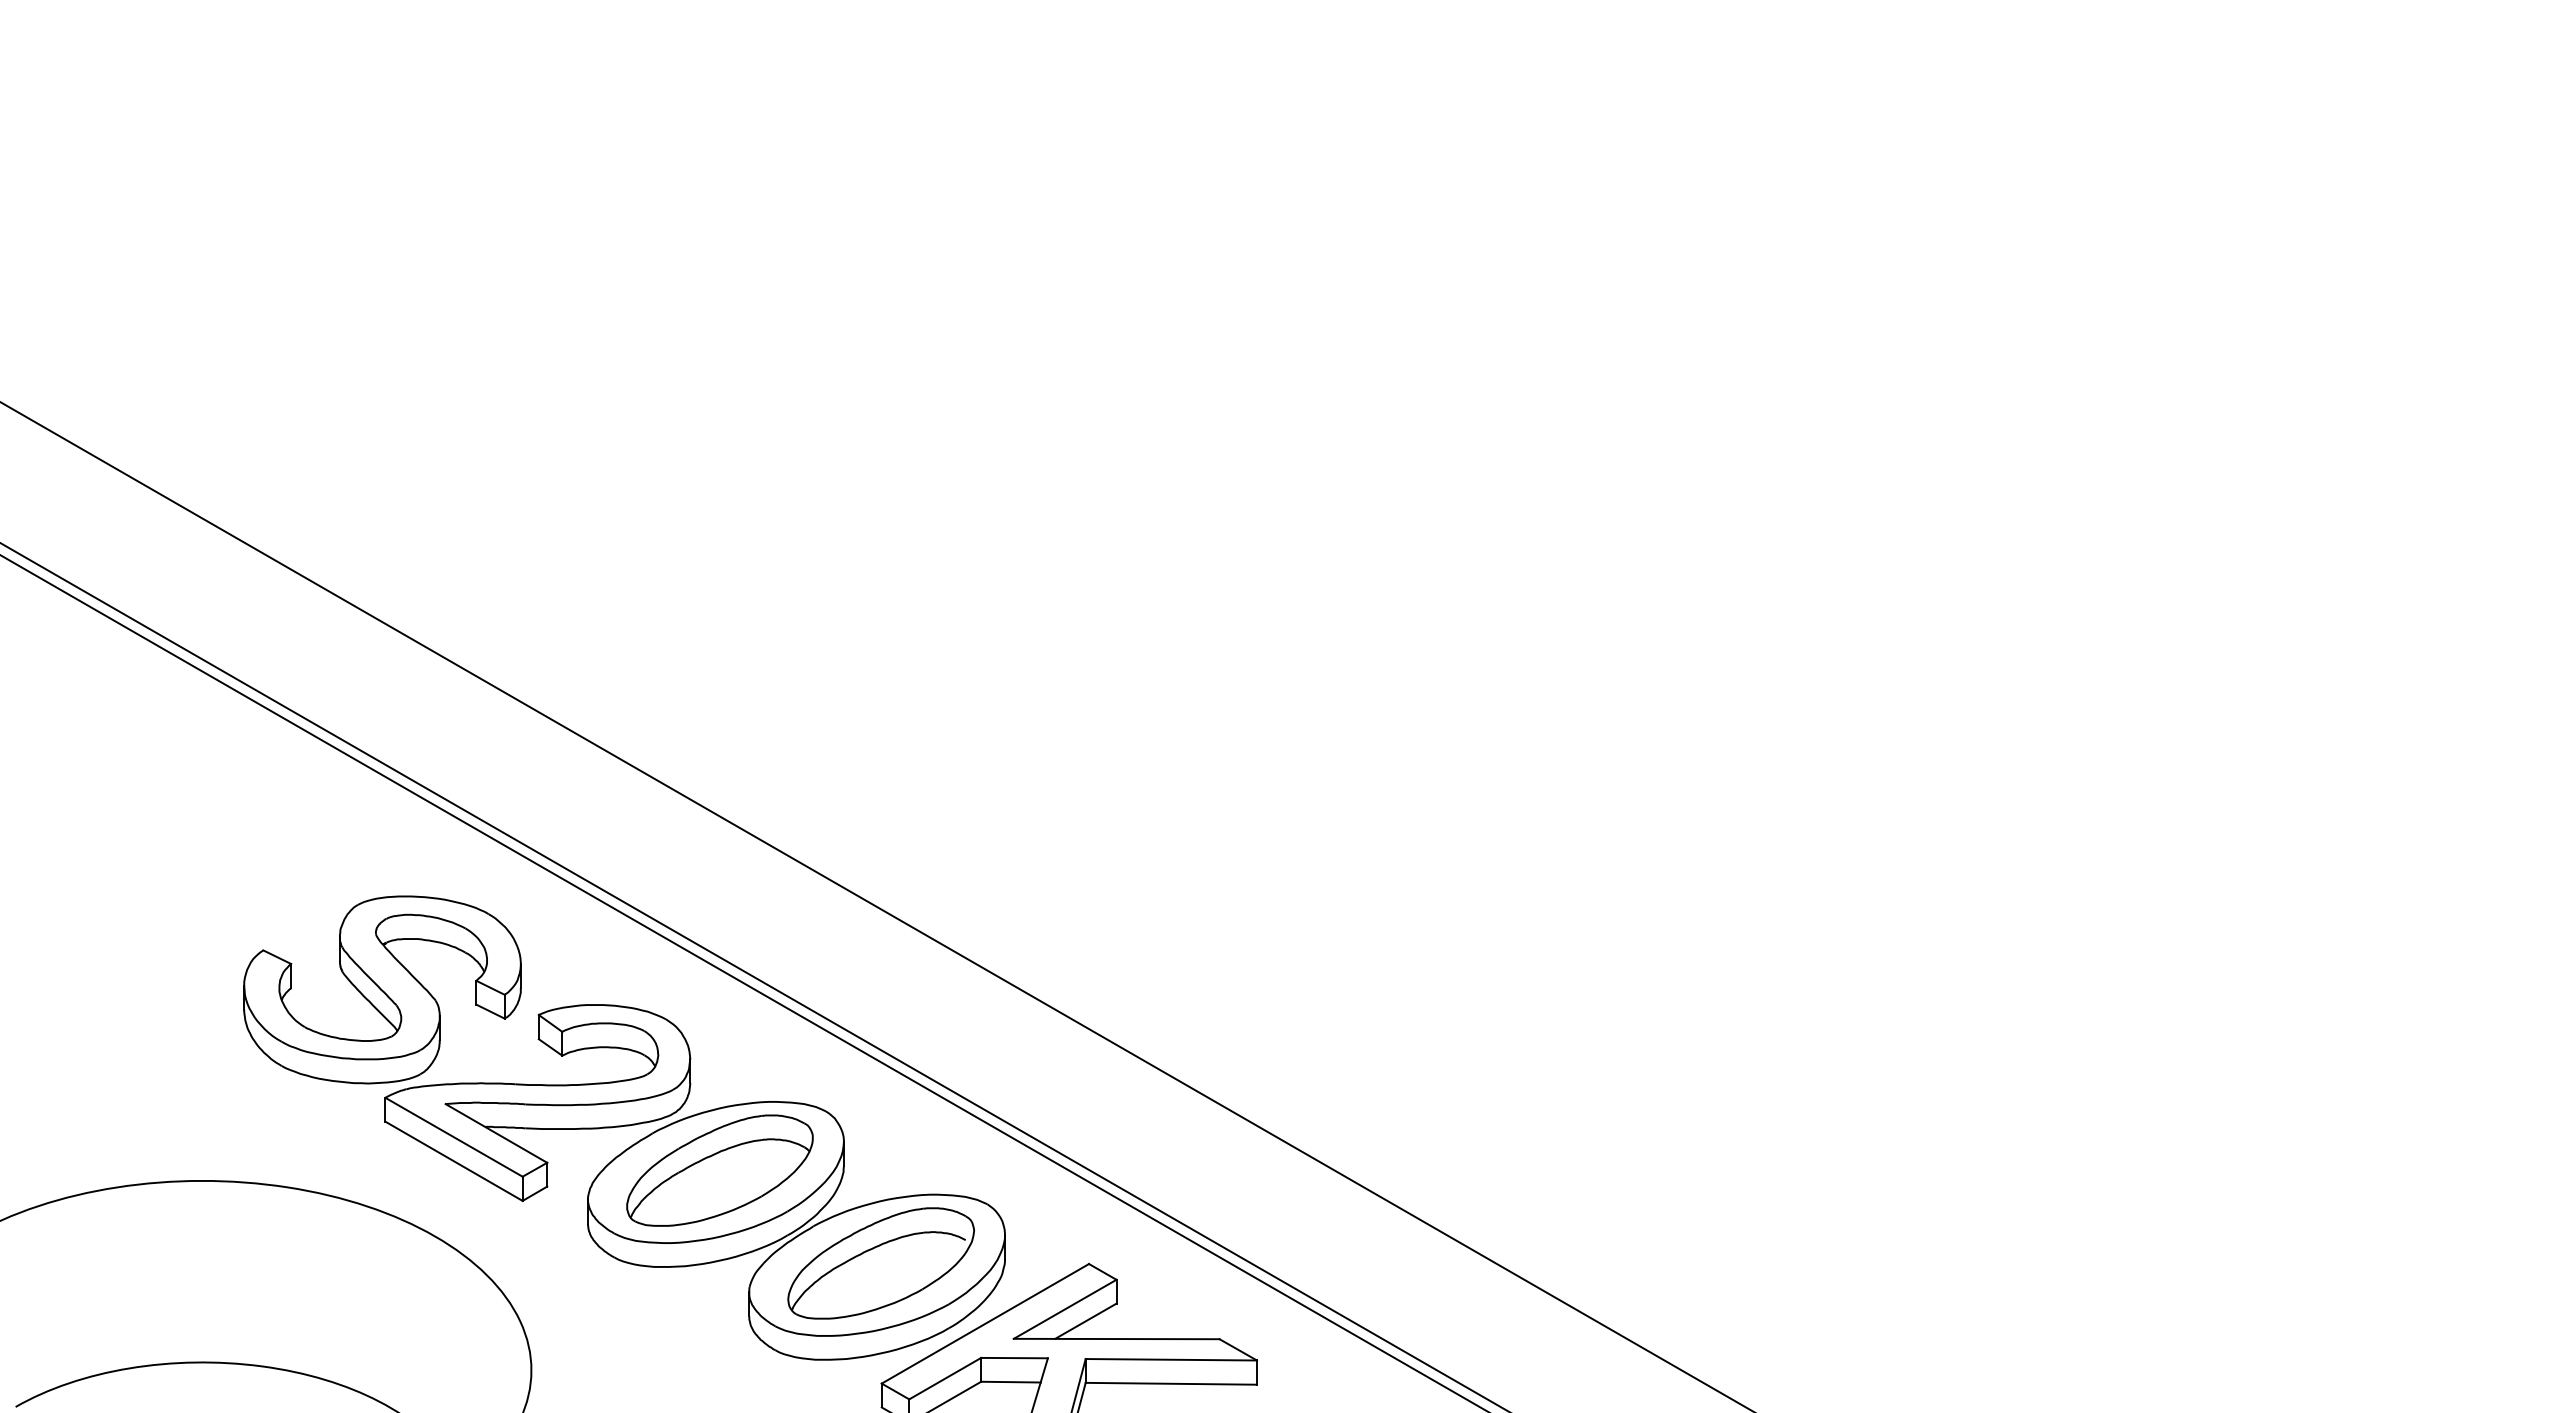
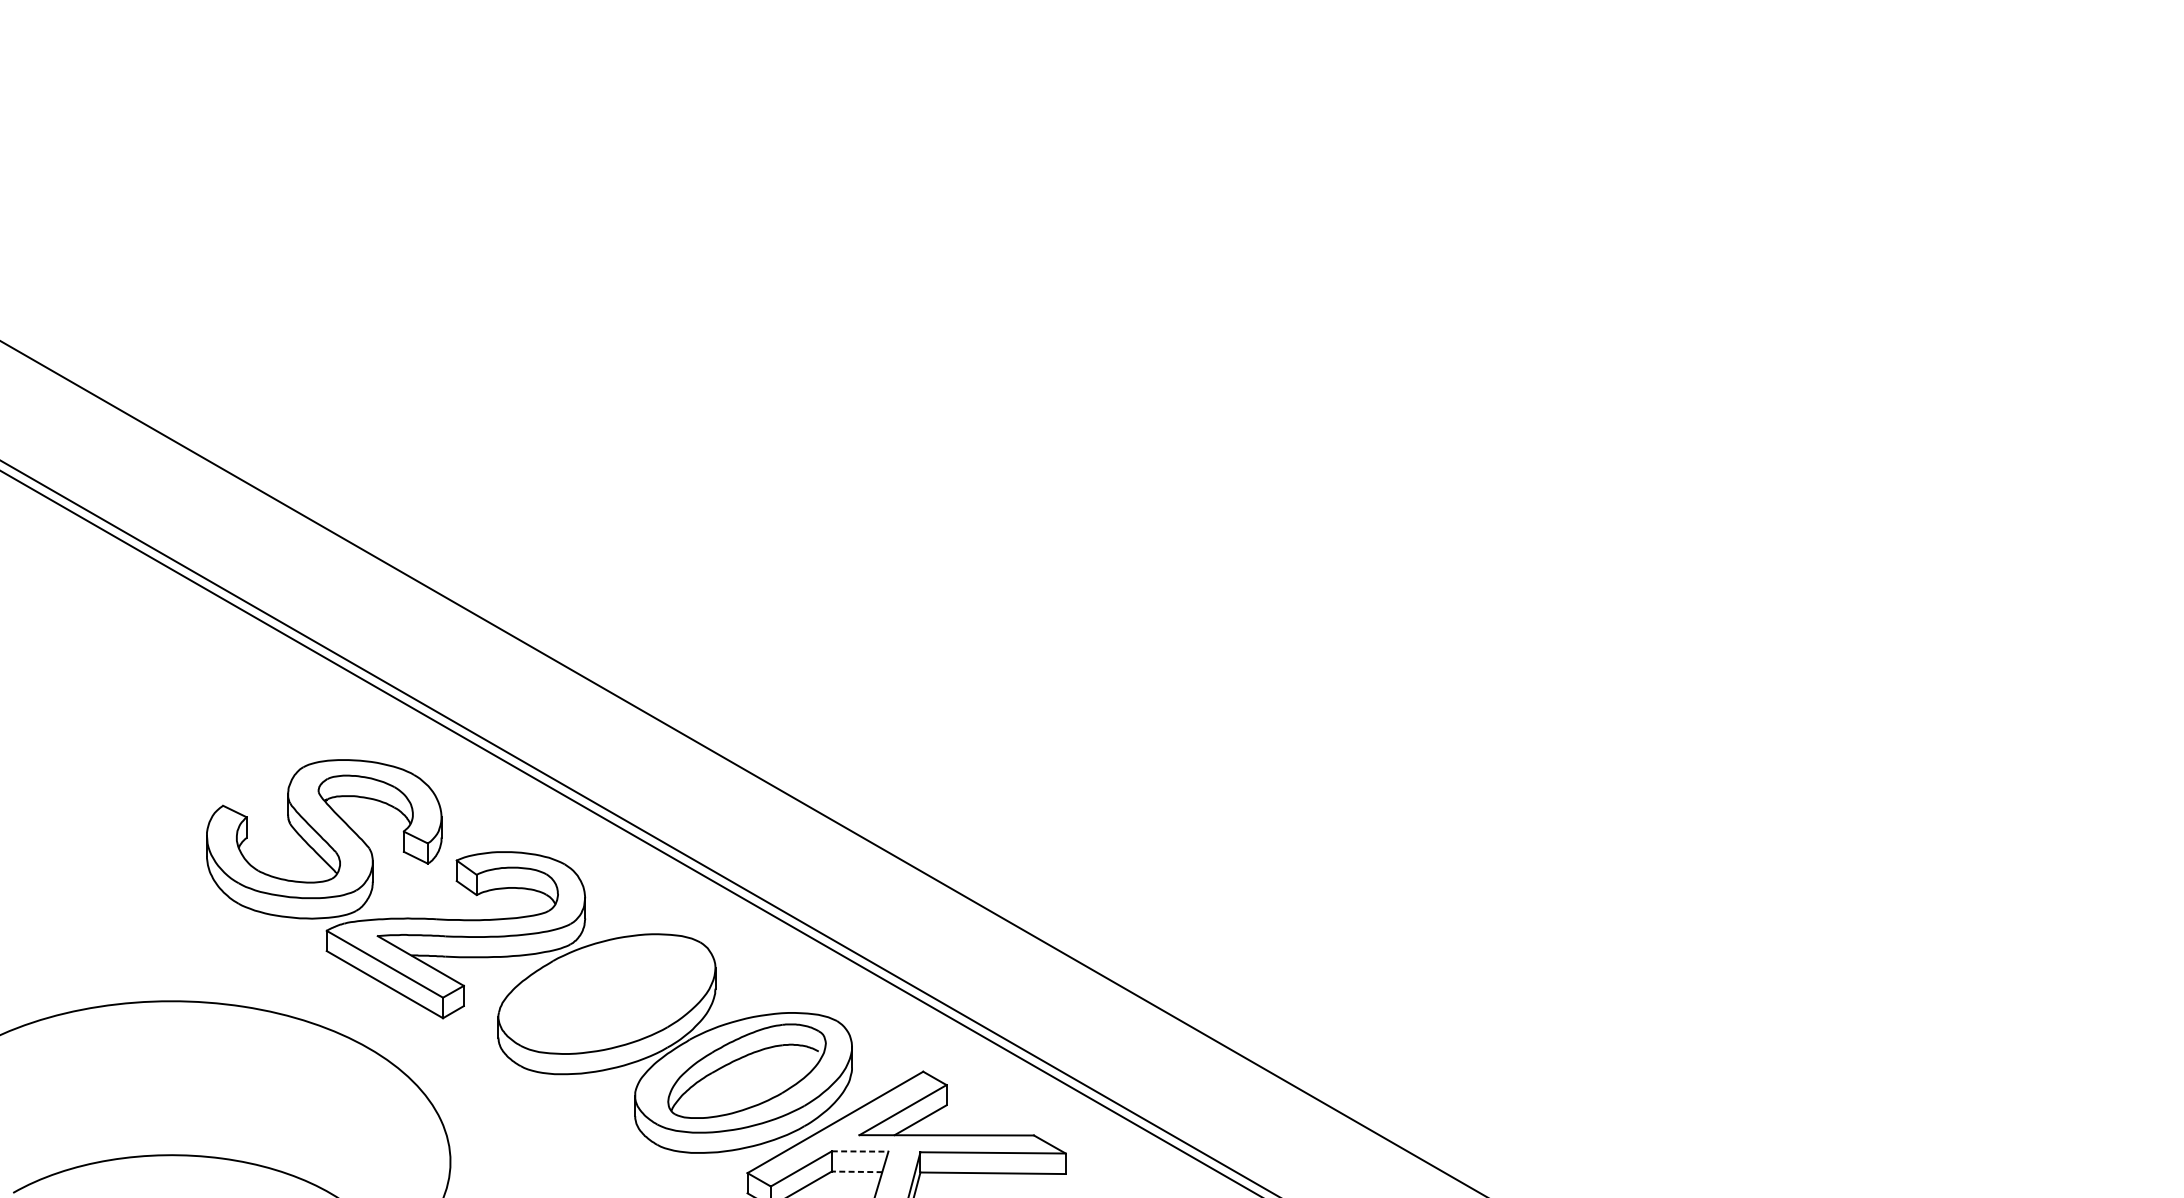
part: (719, 1170) -> (609, 992), removed
line: (1015, 1358) -> (860, 1151), solid -> dashed
line: (1011, 1382) -> (857, 1172), solid -> dashed

